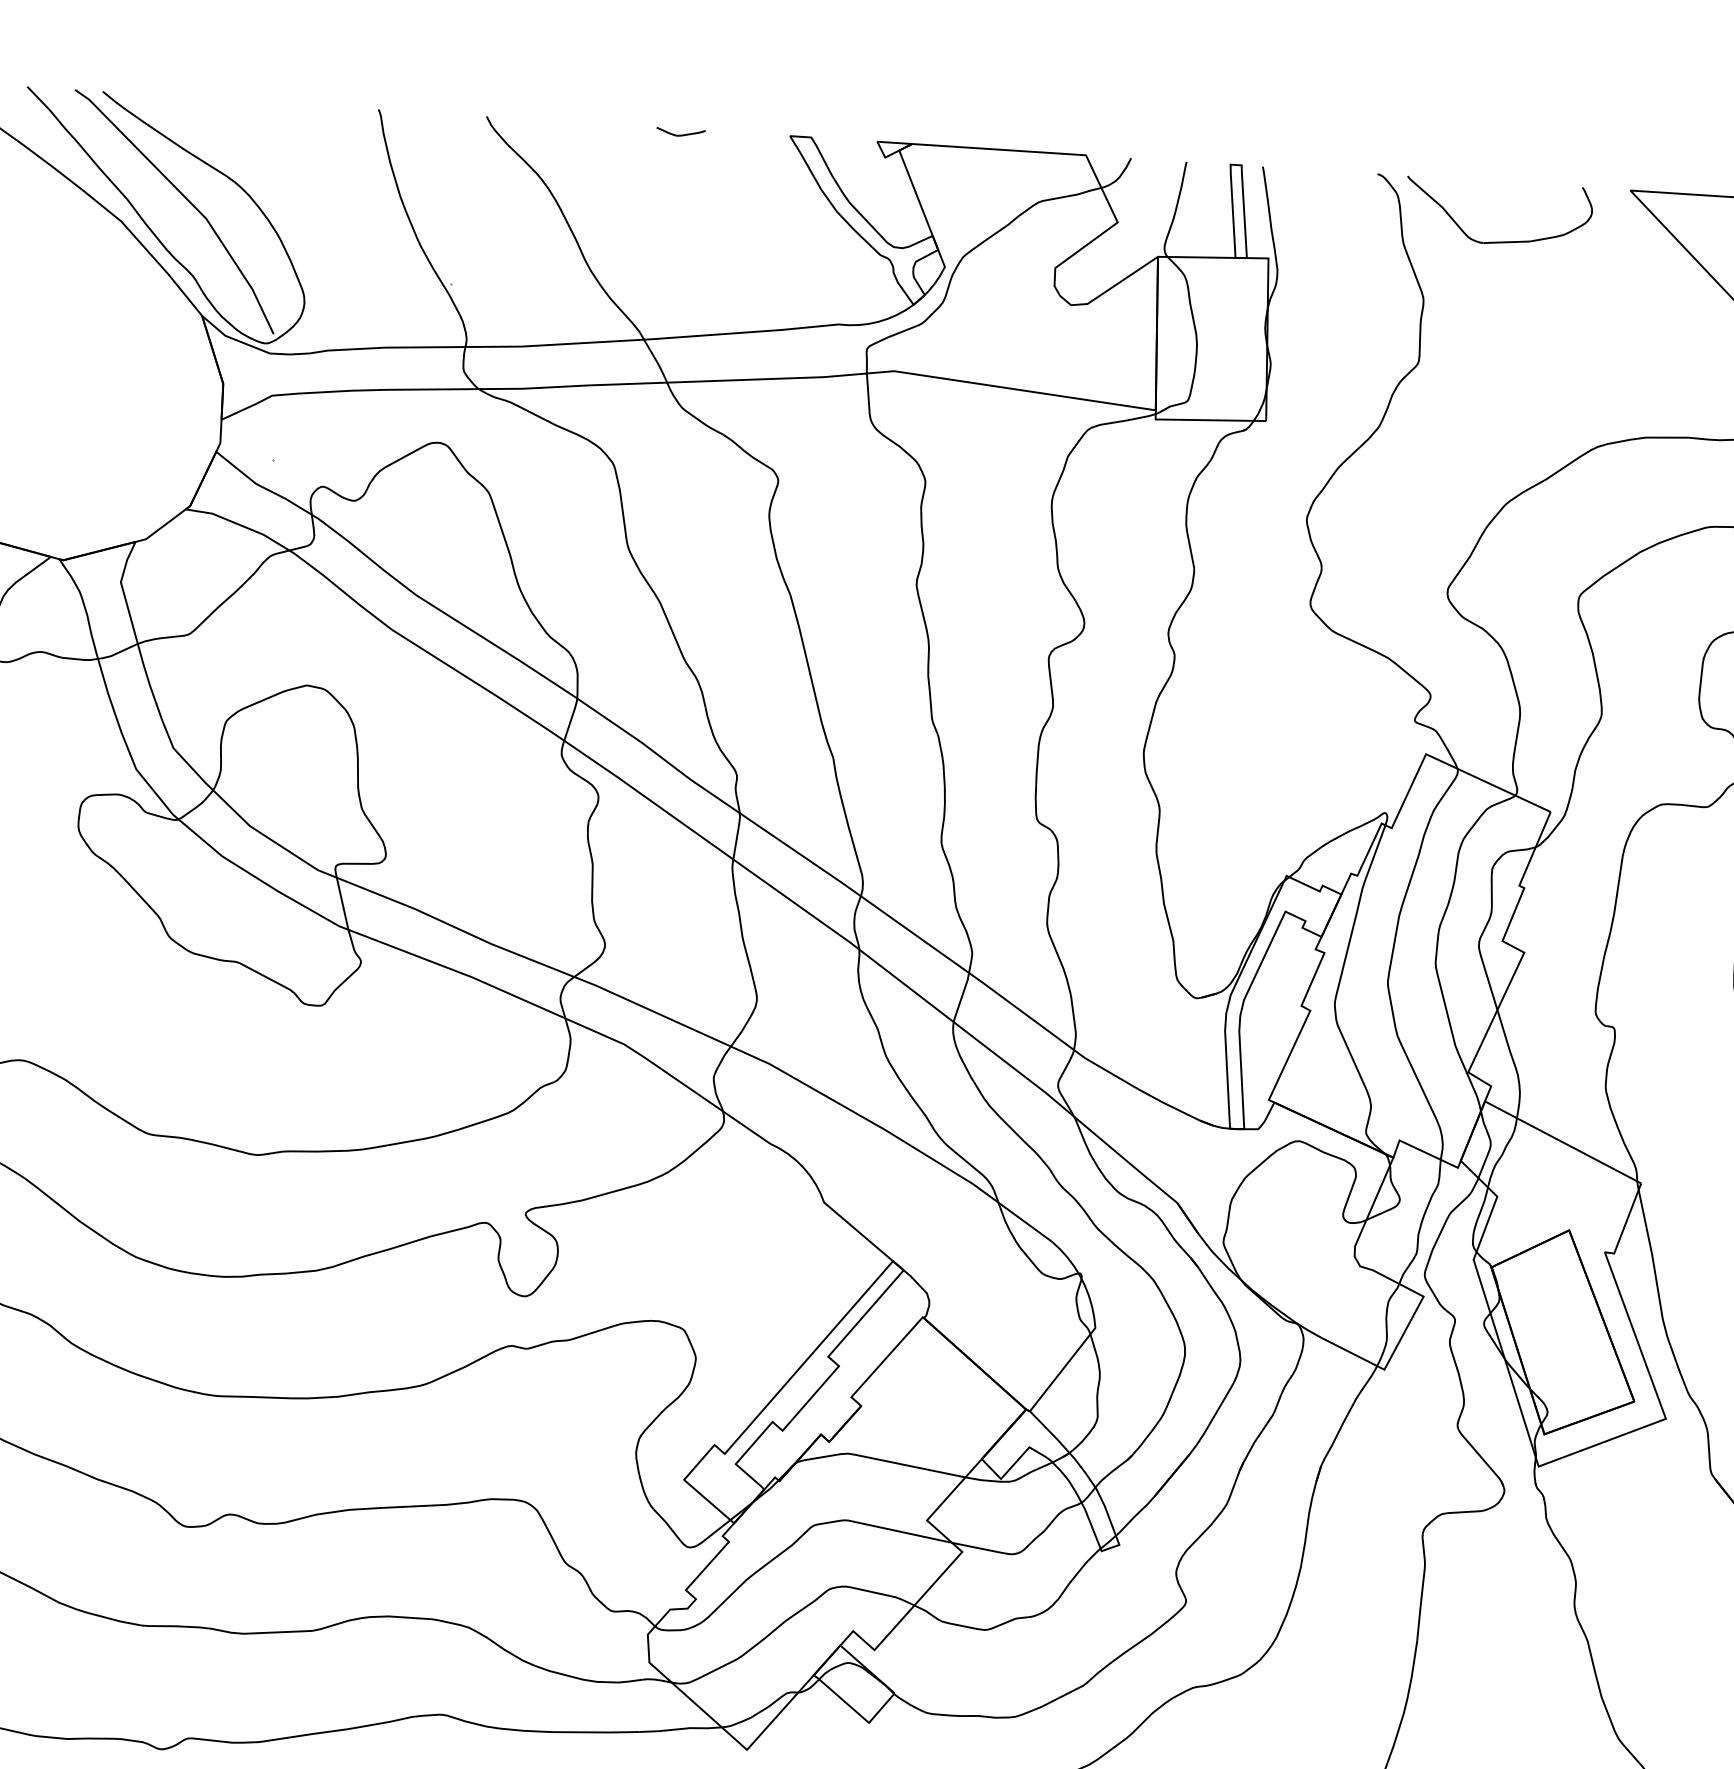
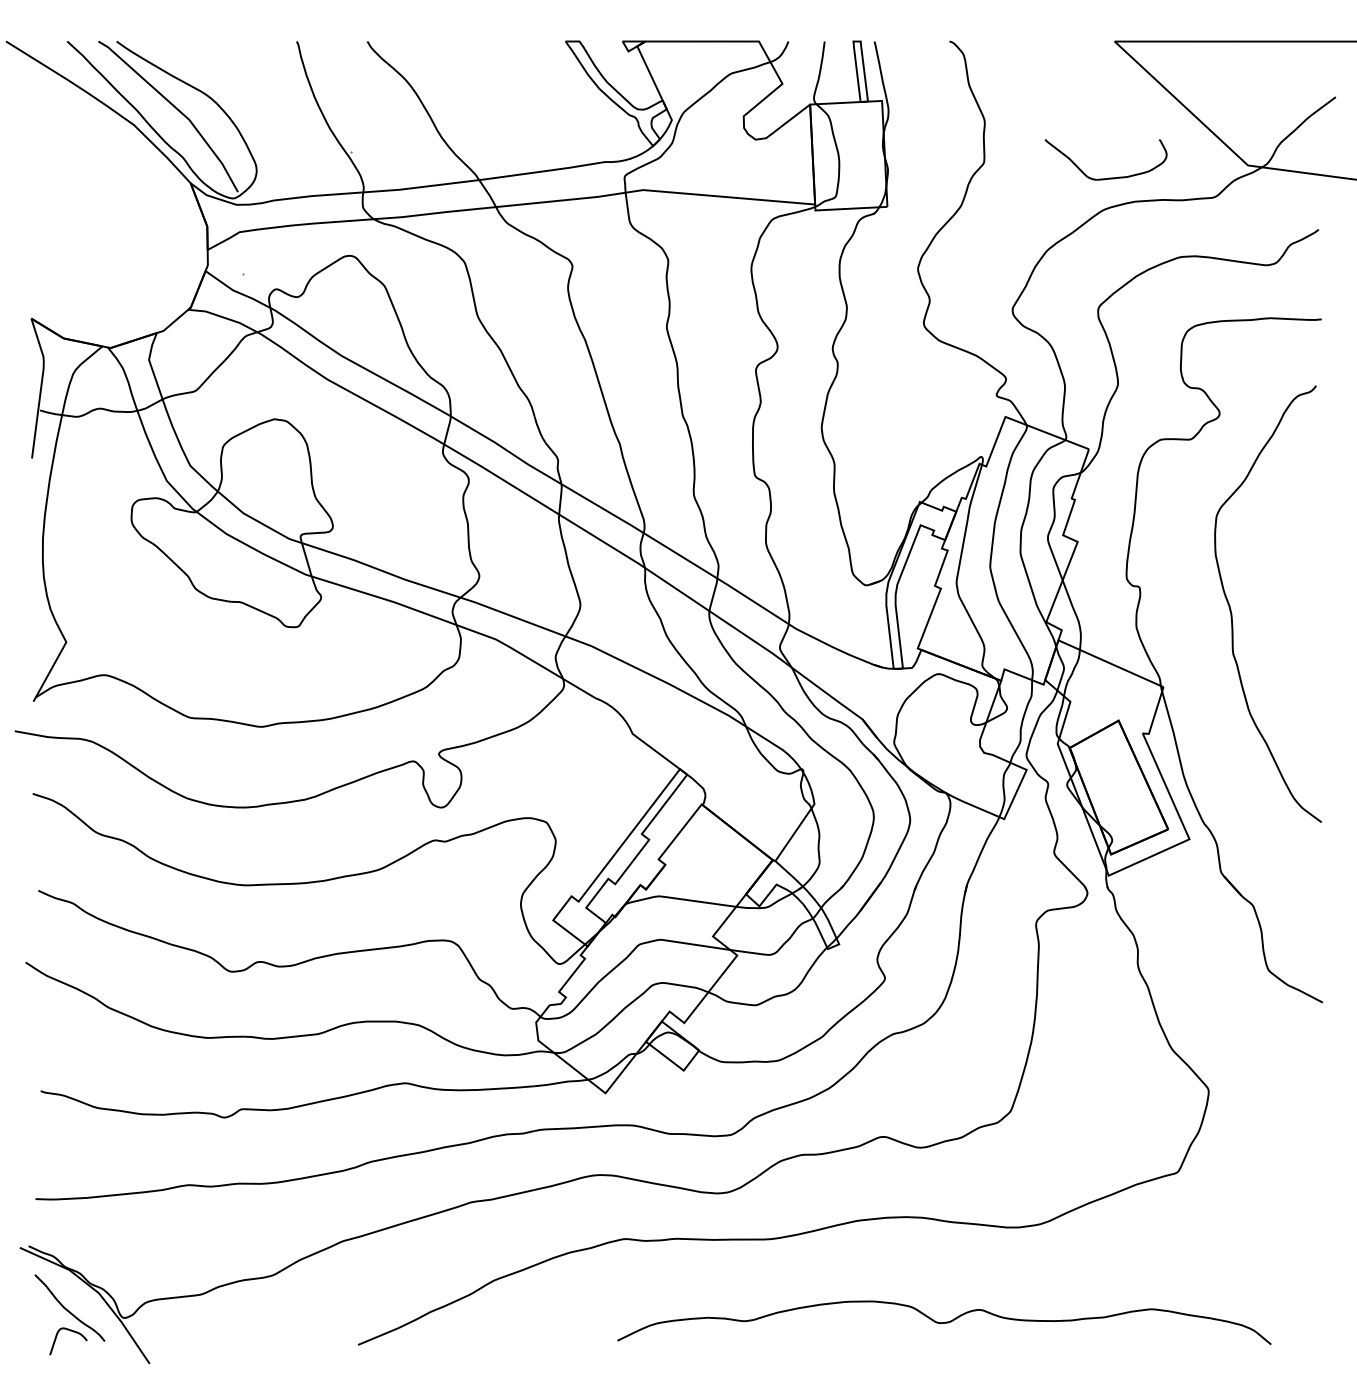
curve: (680, 133) -> (494, 44), removed
part: (1500, 240) -> (1108, 177), moved

